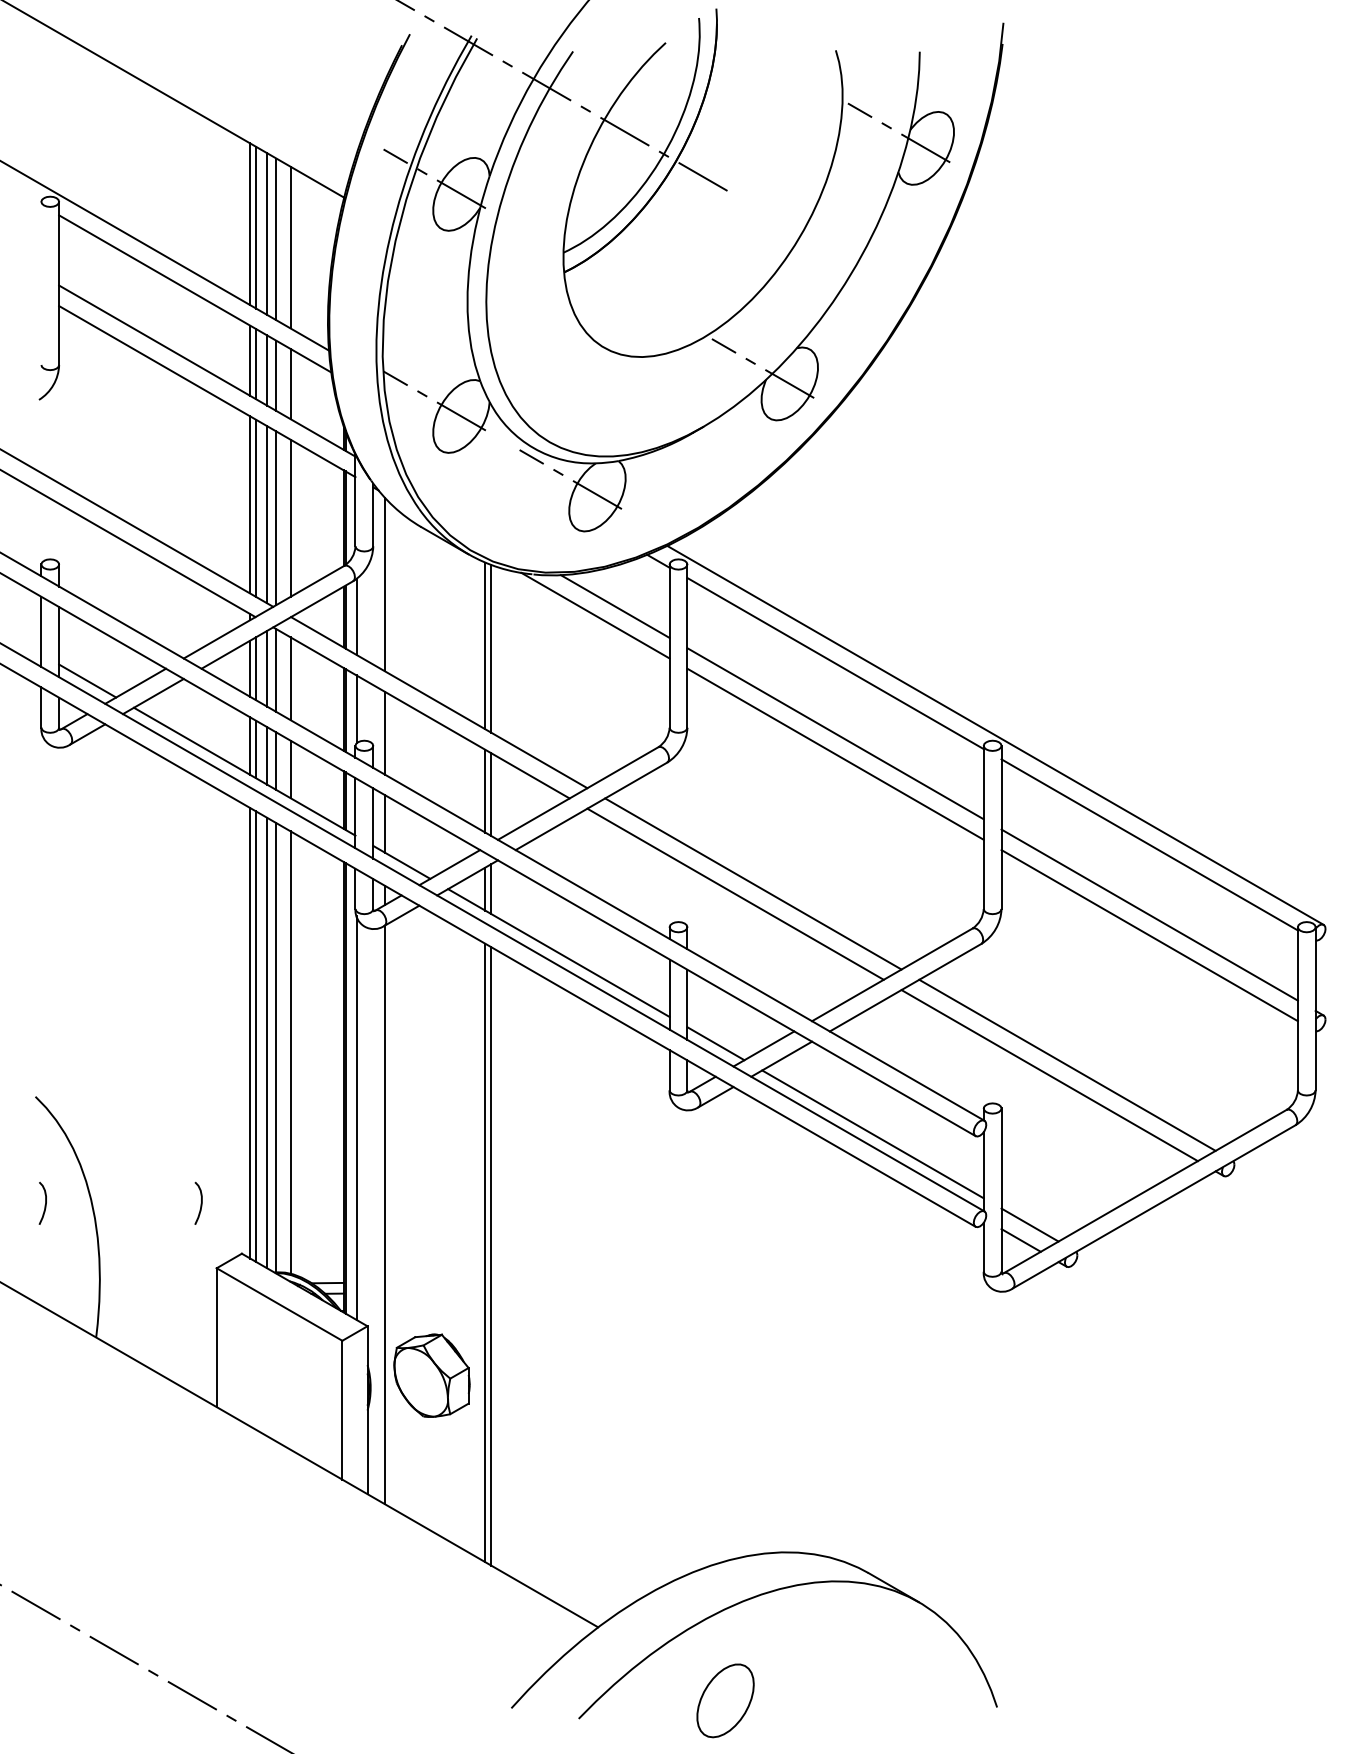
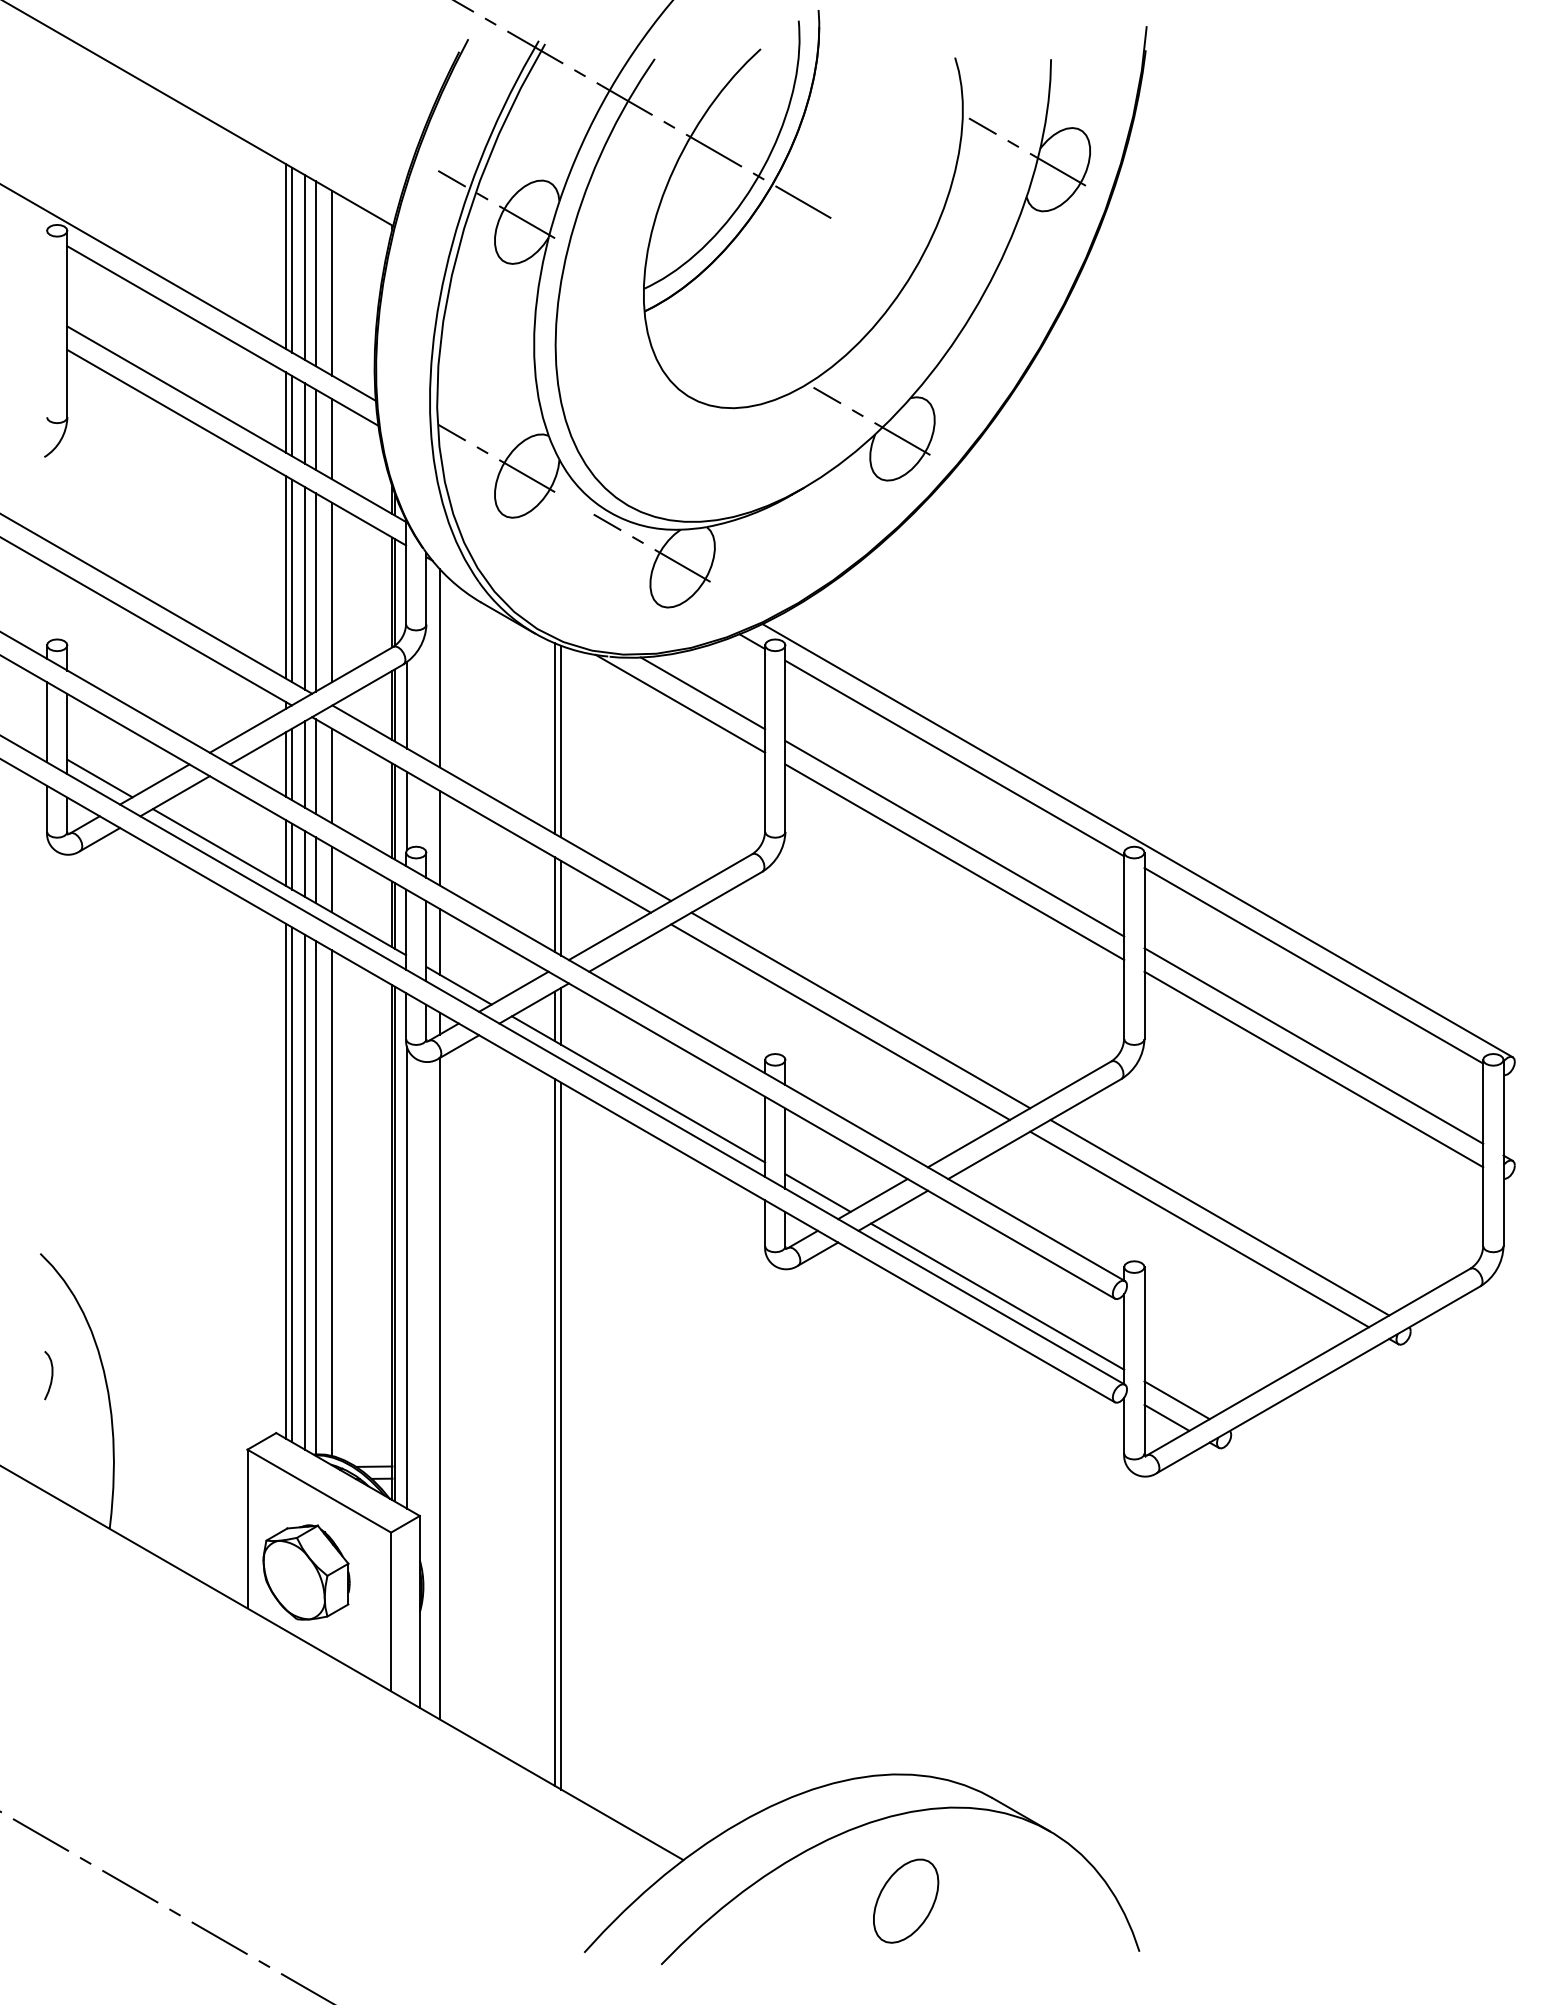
curve: (200, 1203) -> (229, 1375), removed
part: (431, 1375) -> (306, 1572), moved
part: (725, 1700) -> (906, 1900), moved

